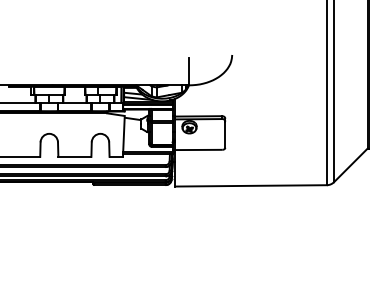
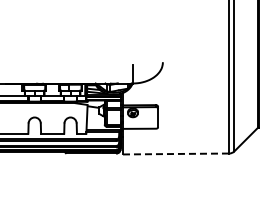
line: (251, 185) -> (176, 153), solid -> dashed

